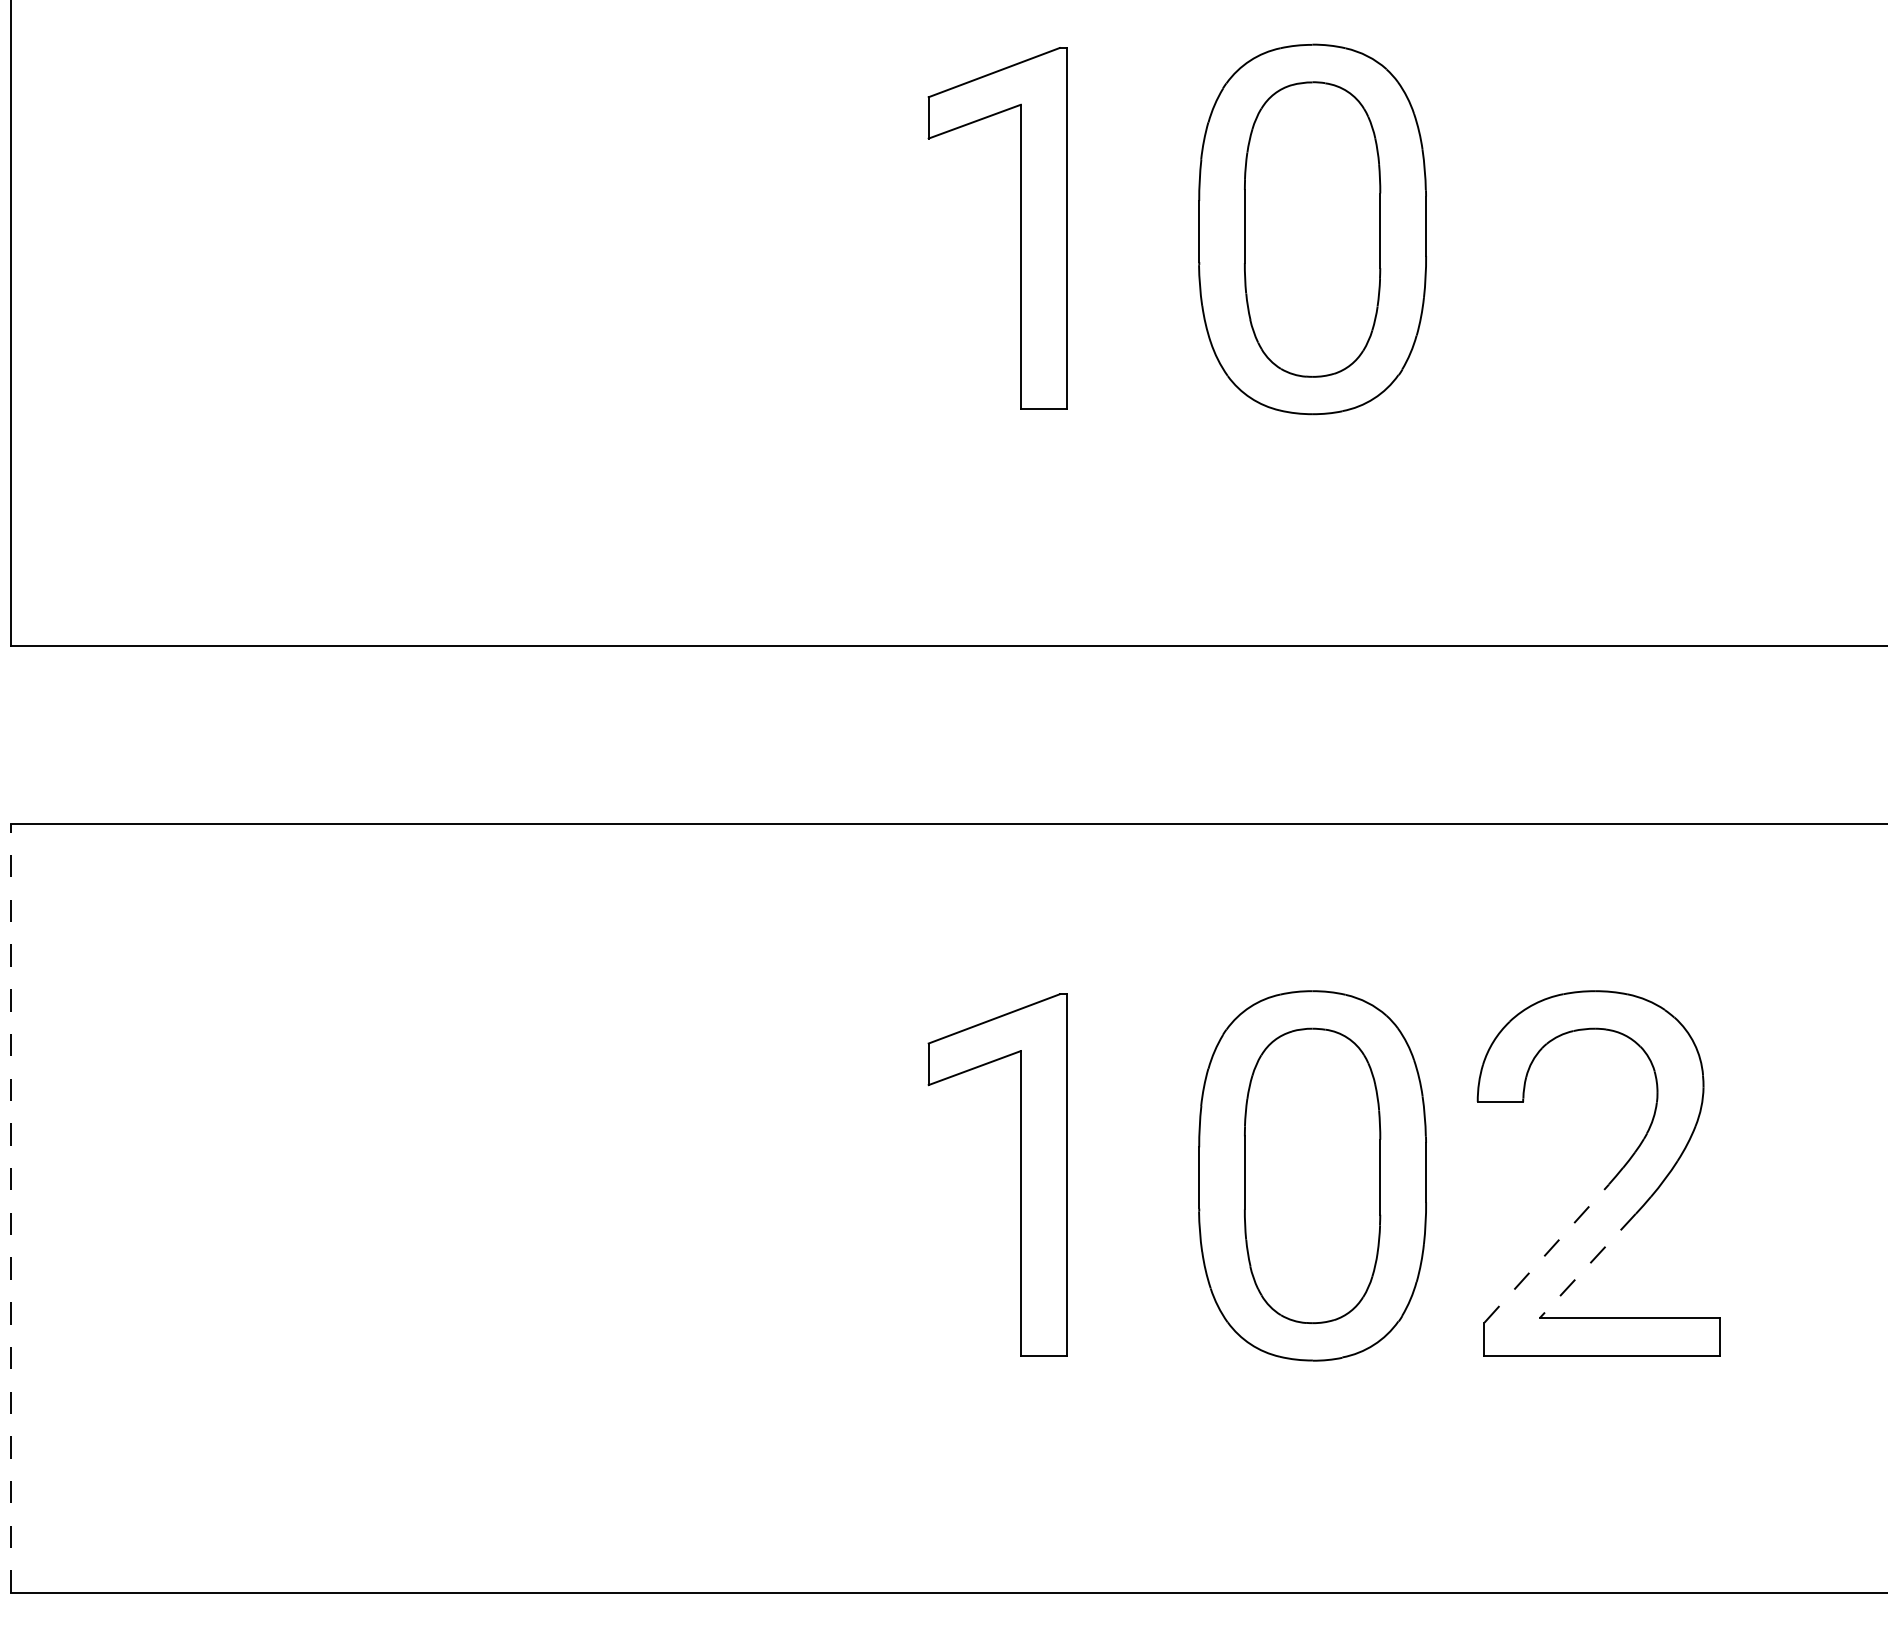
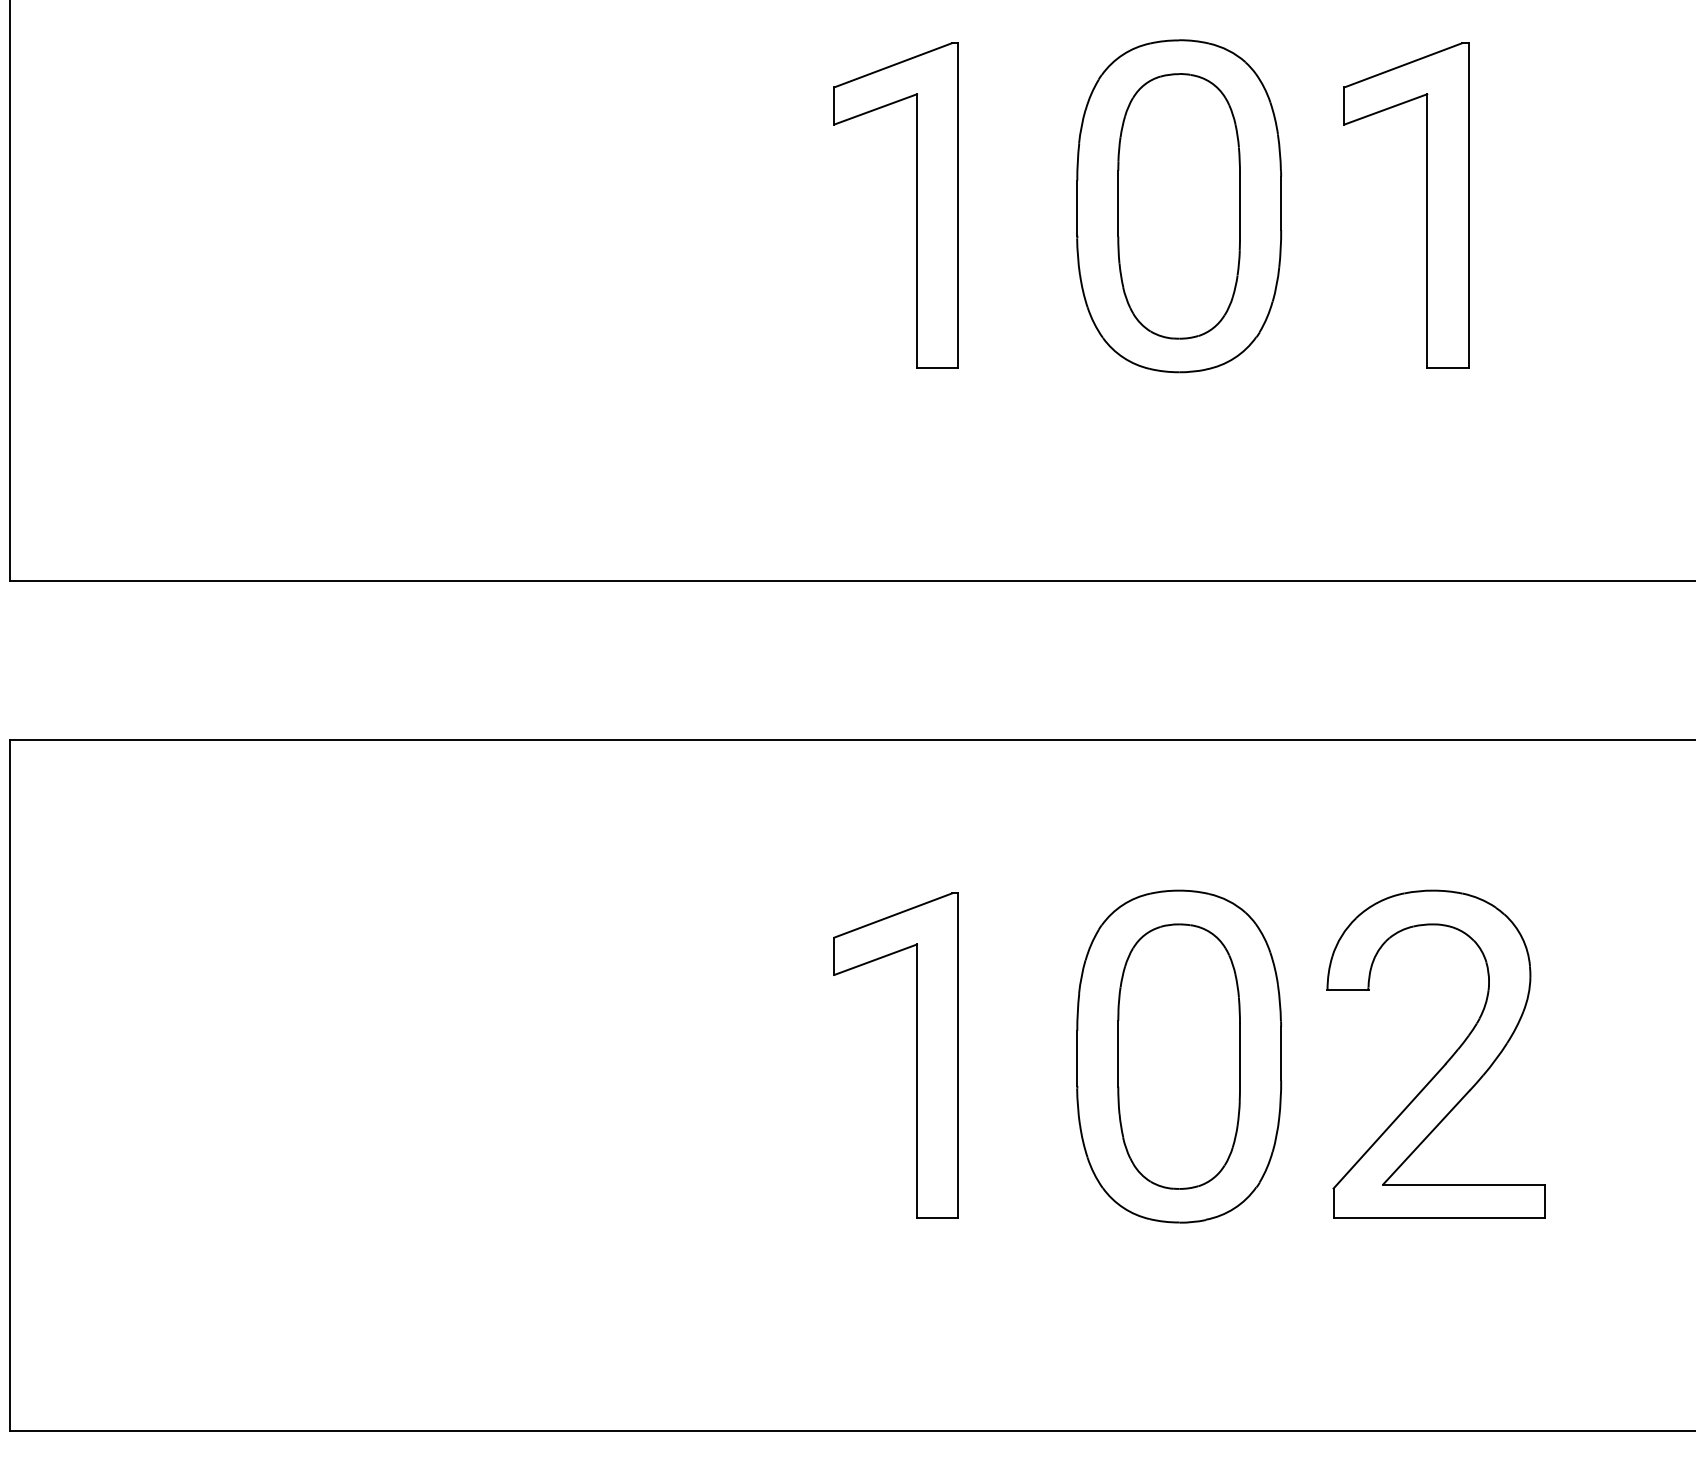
part: (1587, 228) -> (1426, 205), added
line: (11, 1208) -> (10, 1085), dashed -> solid
line: (1546, 1253) -> (1389, 1126), dashed -> solid
line: (1587, 1265) -> (1426, 1137), dashed -> solid

